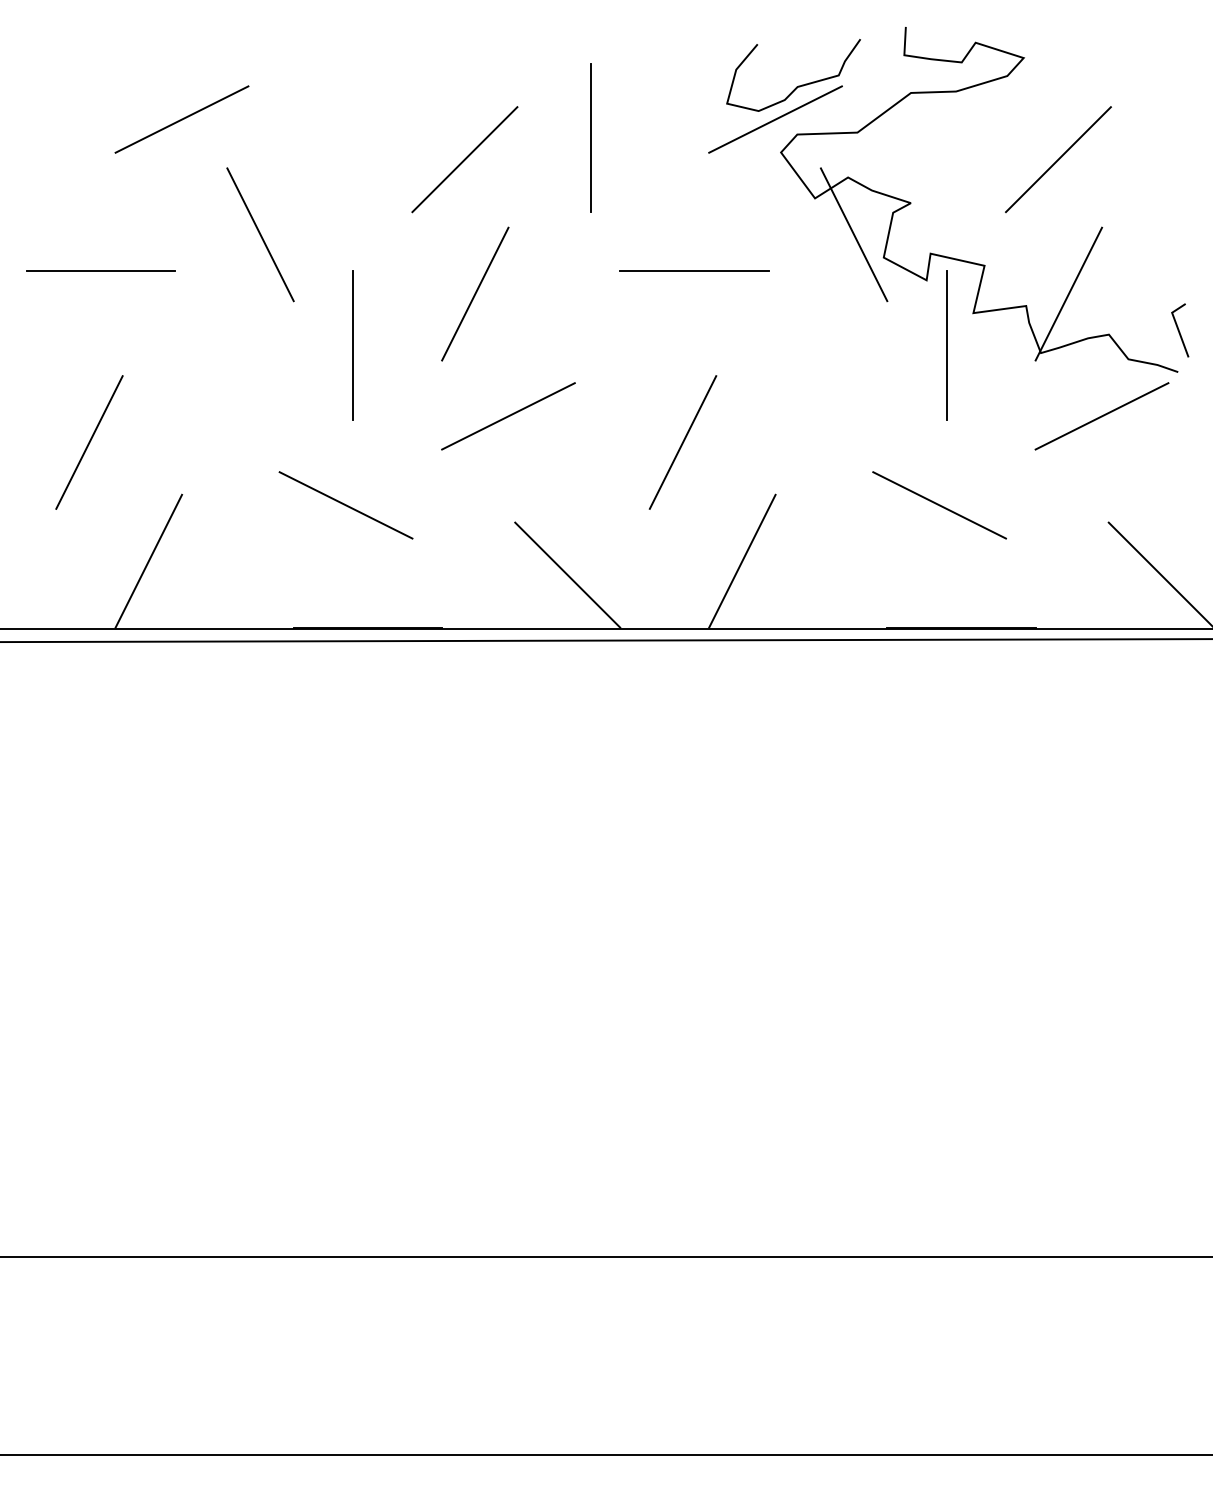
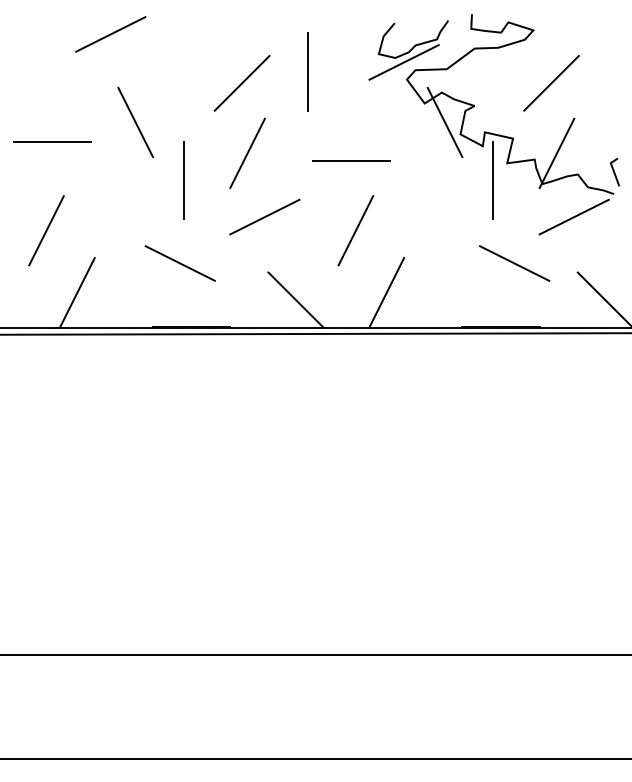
line: (181, 119) -> (110, 34), moved
line: (693, 271) -> (351, 160), moved
line: (939, 505) -> (514, 263), moved

